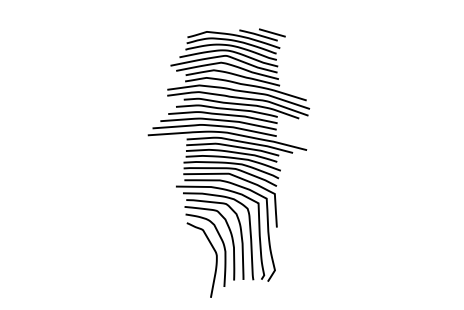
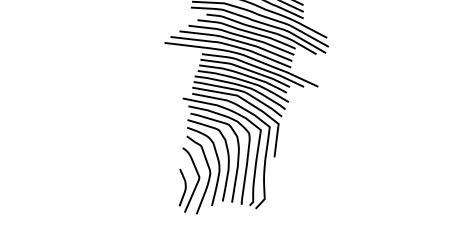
part: (195, 266) -> (187, 180), added

